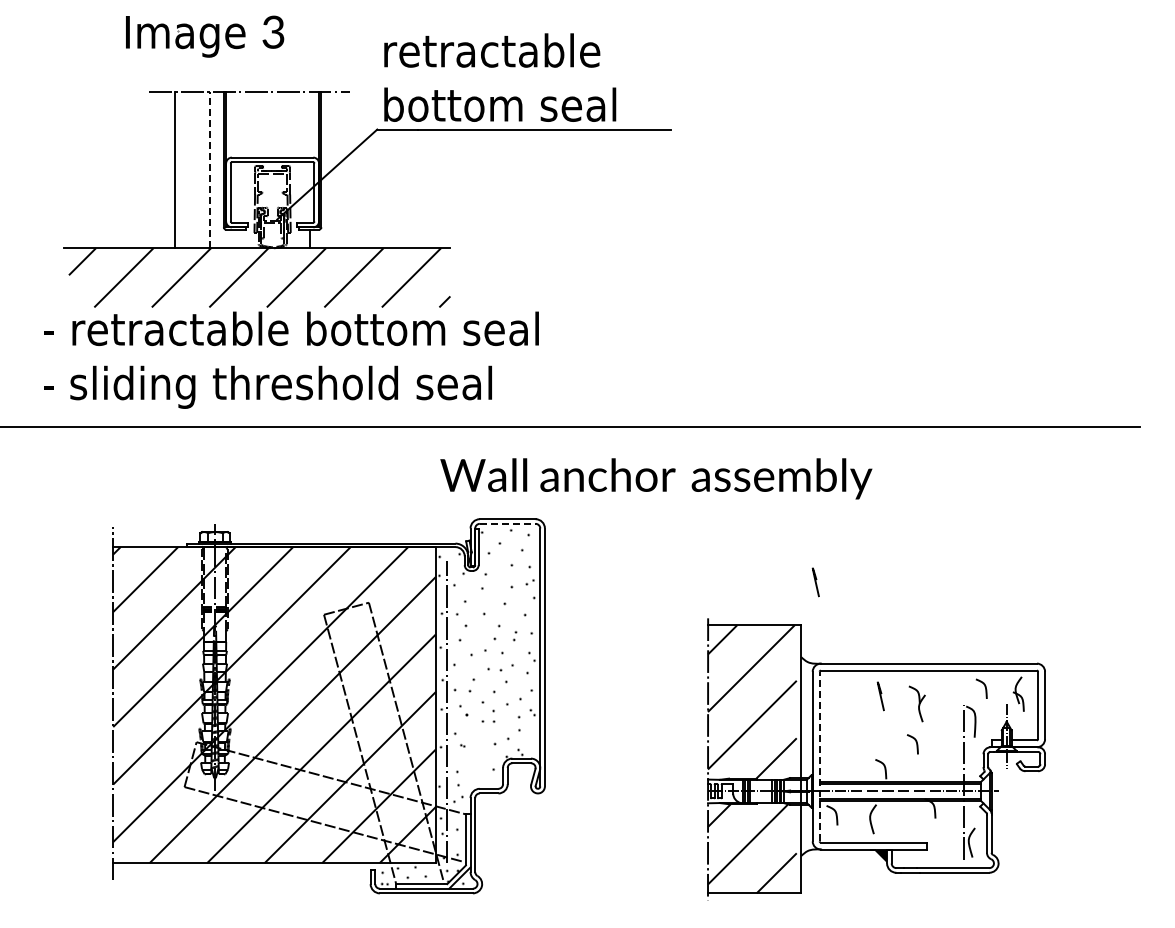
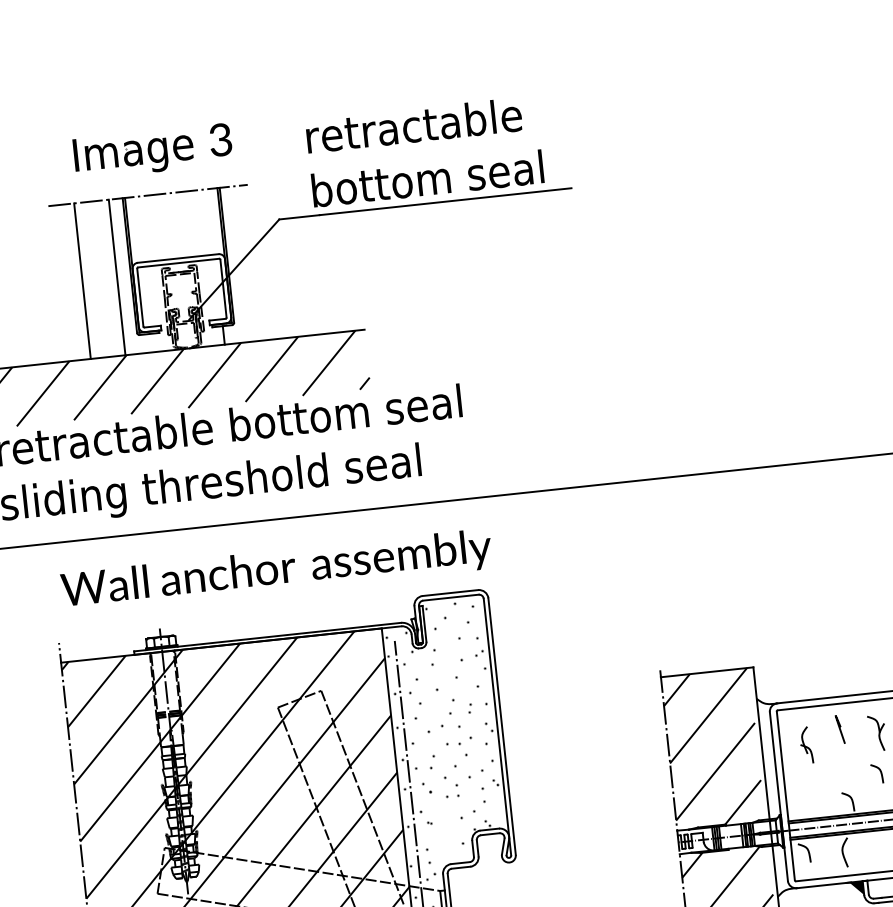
part: (205, 36) -> (153, 151), moved
text: (500, 77) -> (425, 151), moved
line: (209, 169) -> (116, 277), dashed -> solid
text: (656, 478) -> (276, 570), moved
line: (507, 523) -> (450, 597), dashed -> solid
line: (815, 582) -> (763, 623), removed
part: (845, 708) -> (806, 745), added
line: (819, 756) -> (785, 795), dashed -> solid

